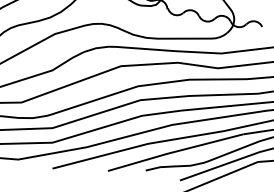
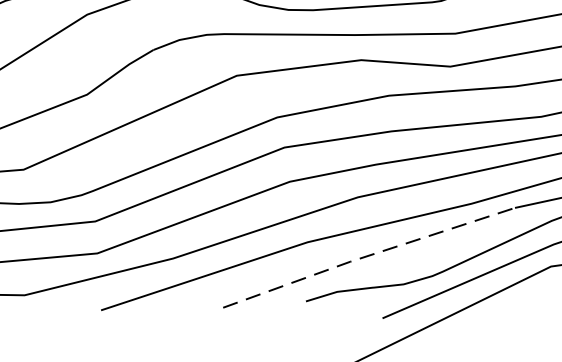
line: (174, 151) -> (366, 255), solid -> dashed

